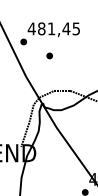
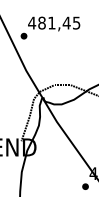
part: (49, 55) -> (49, 49), removed

